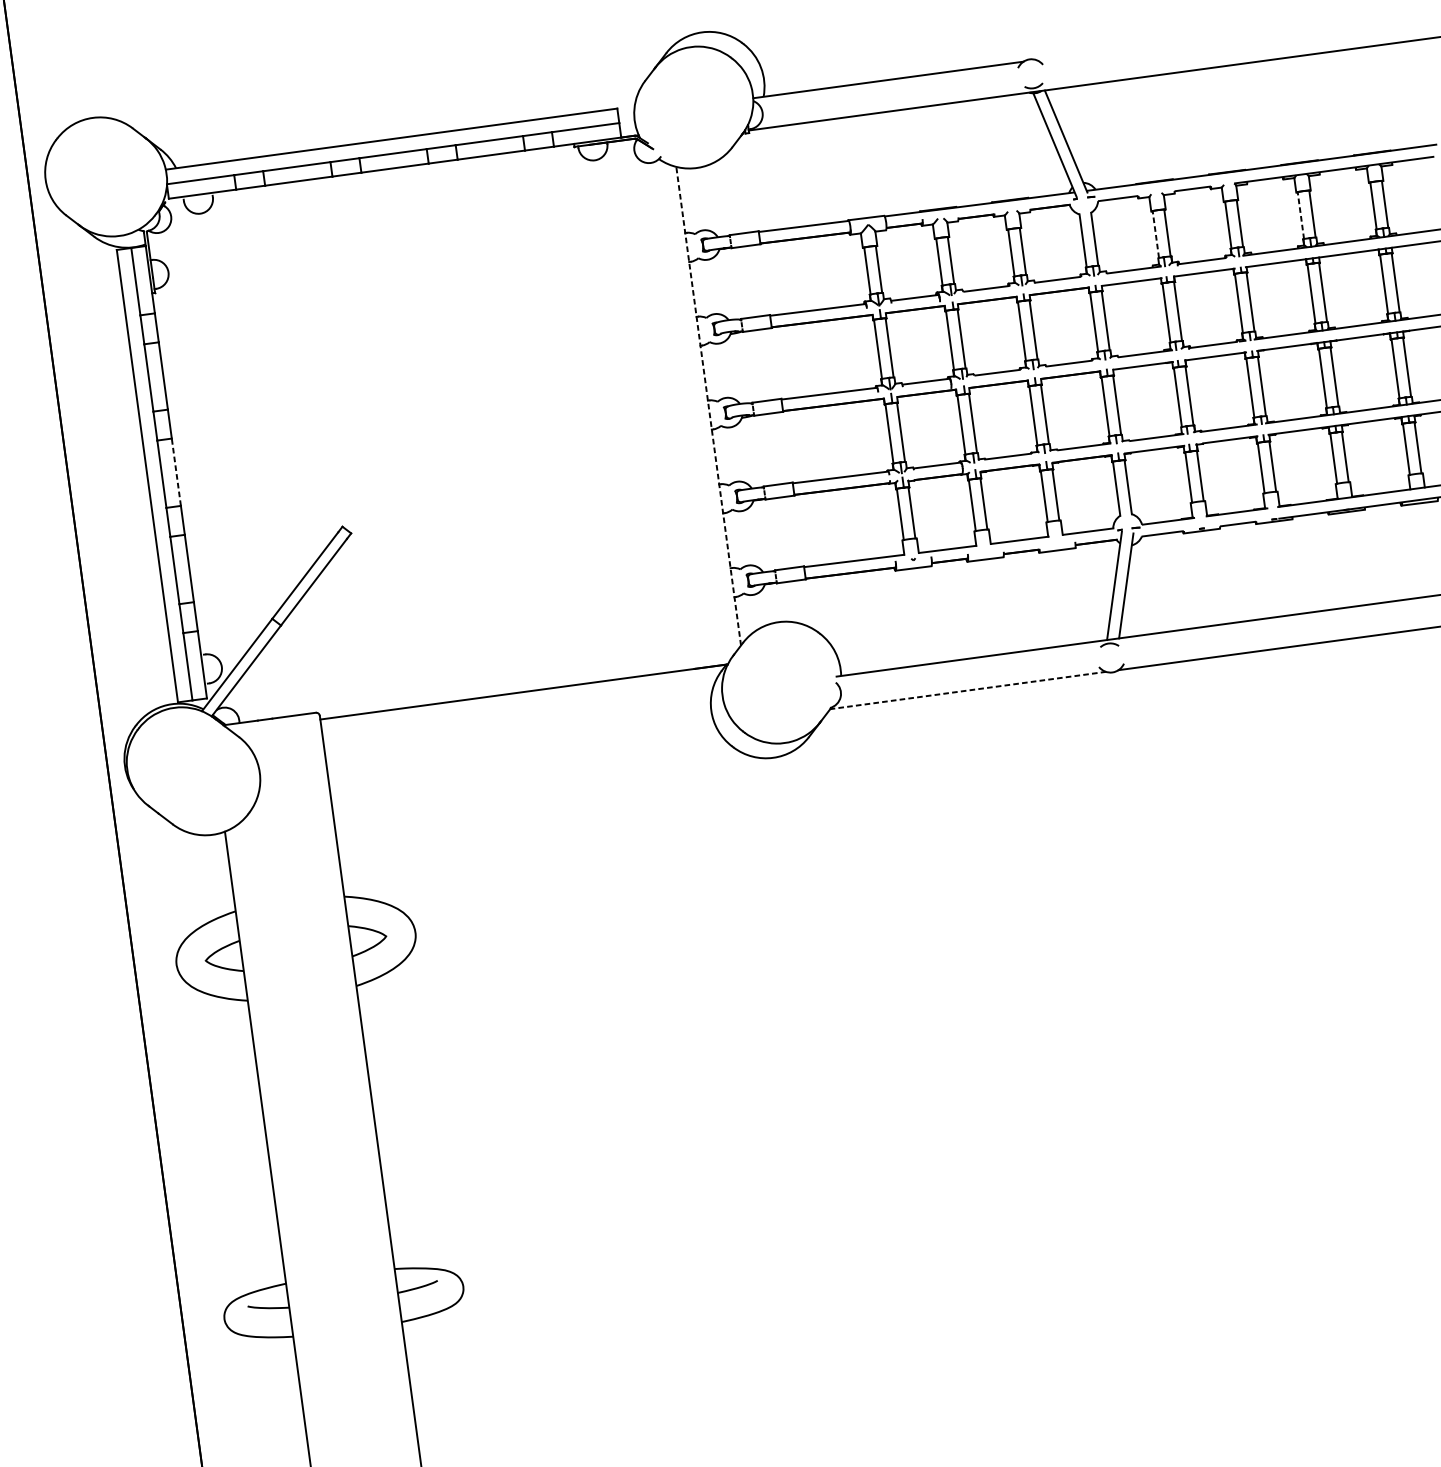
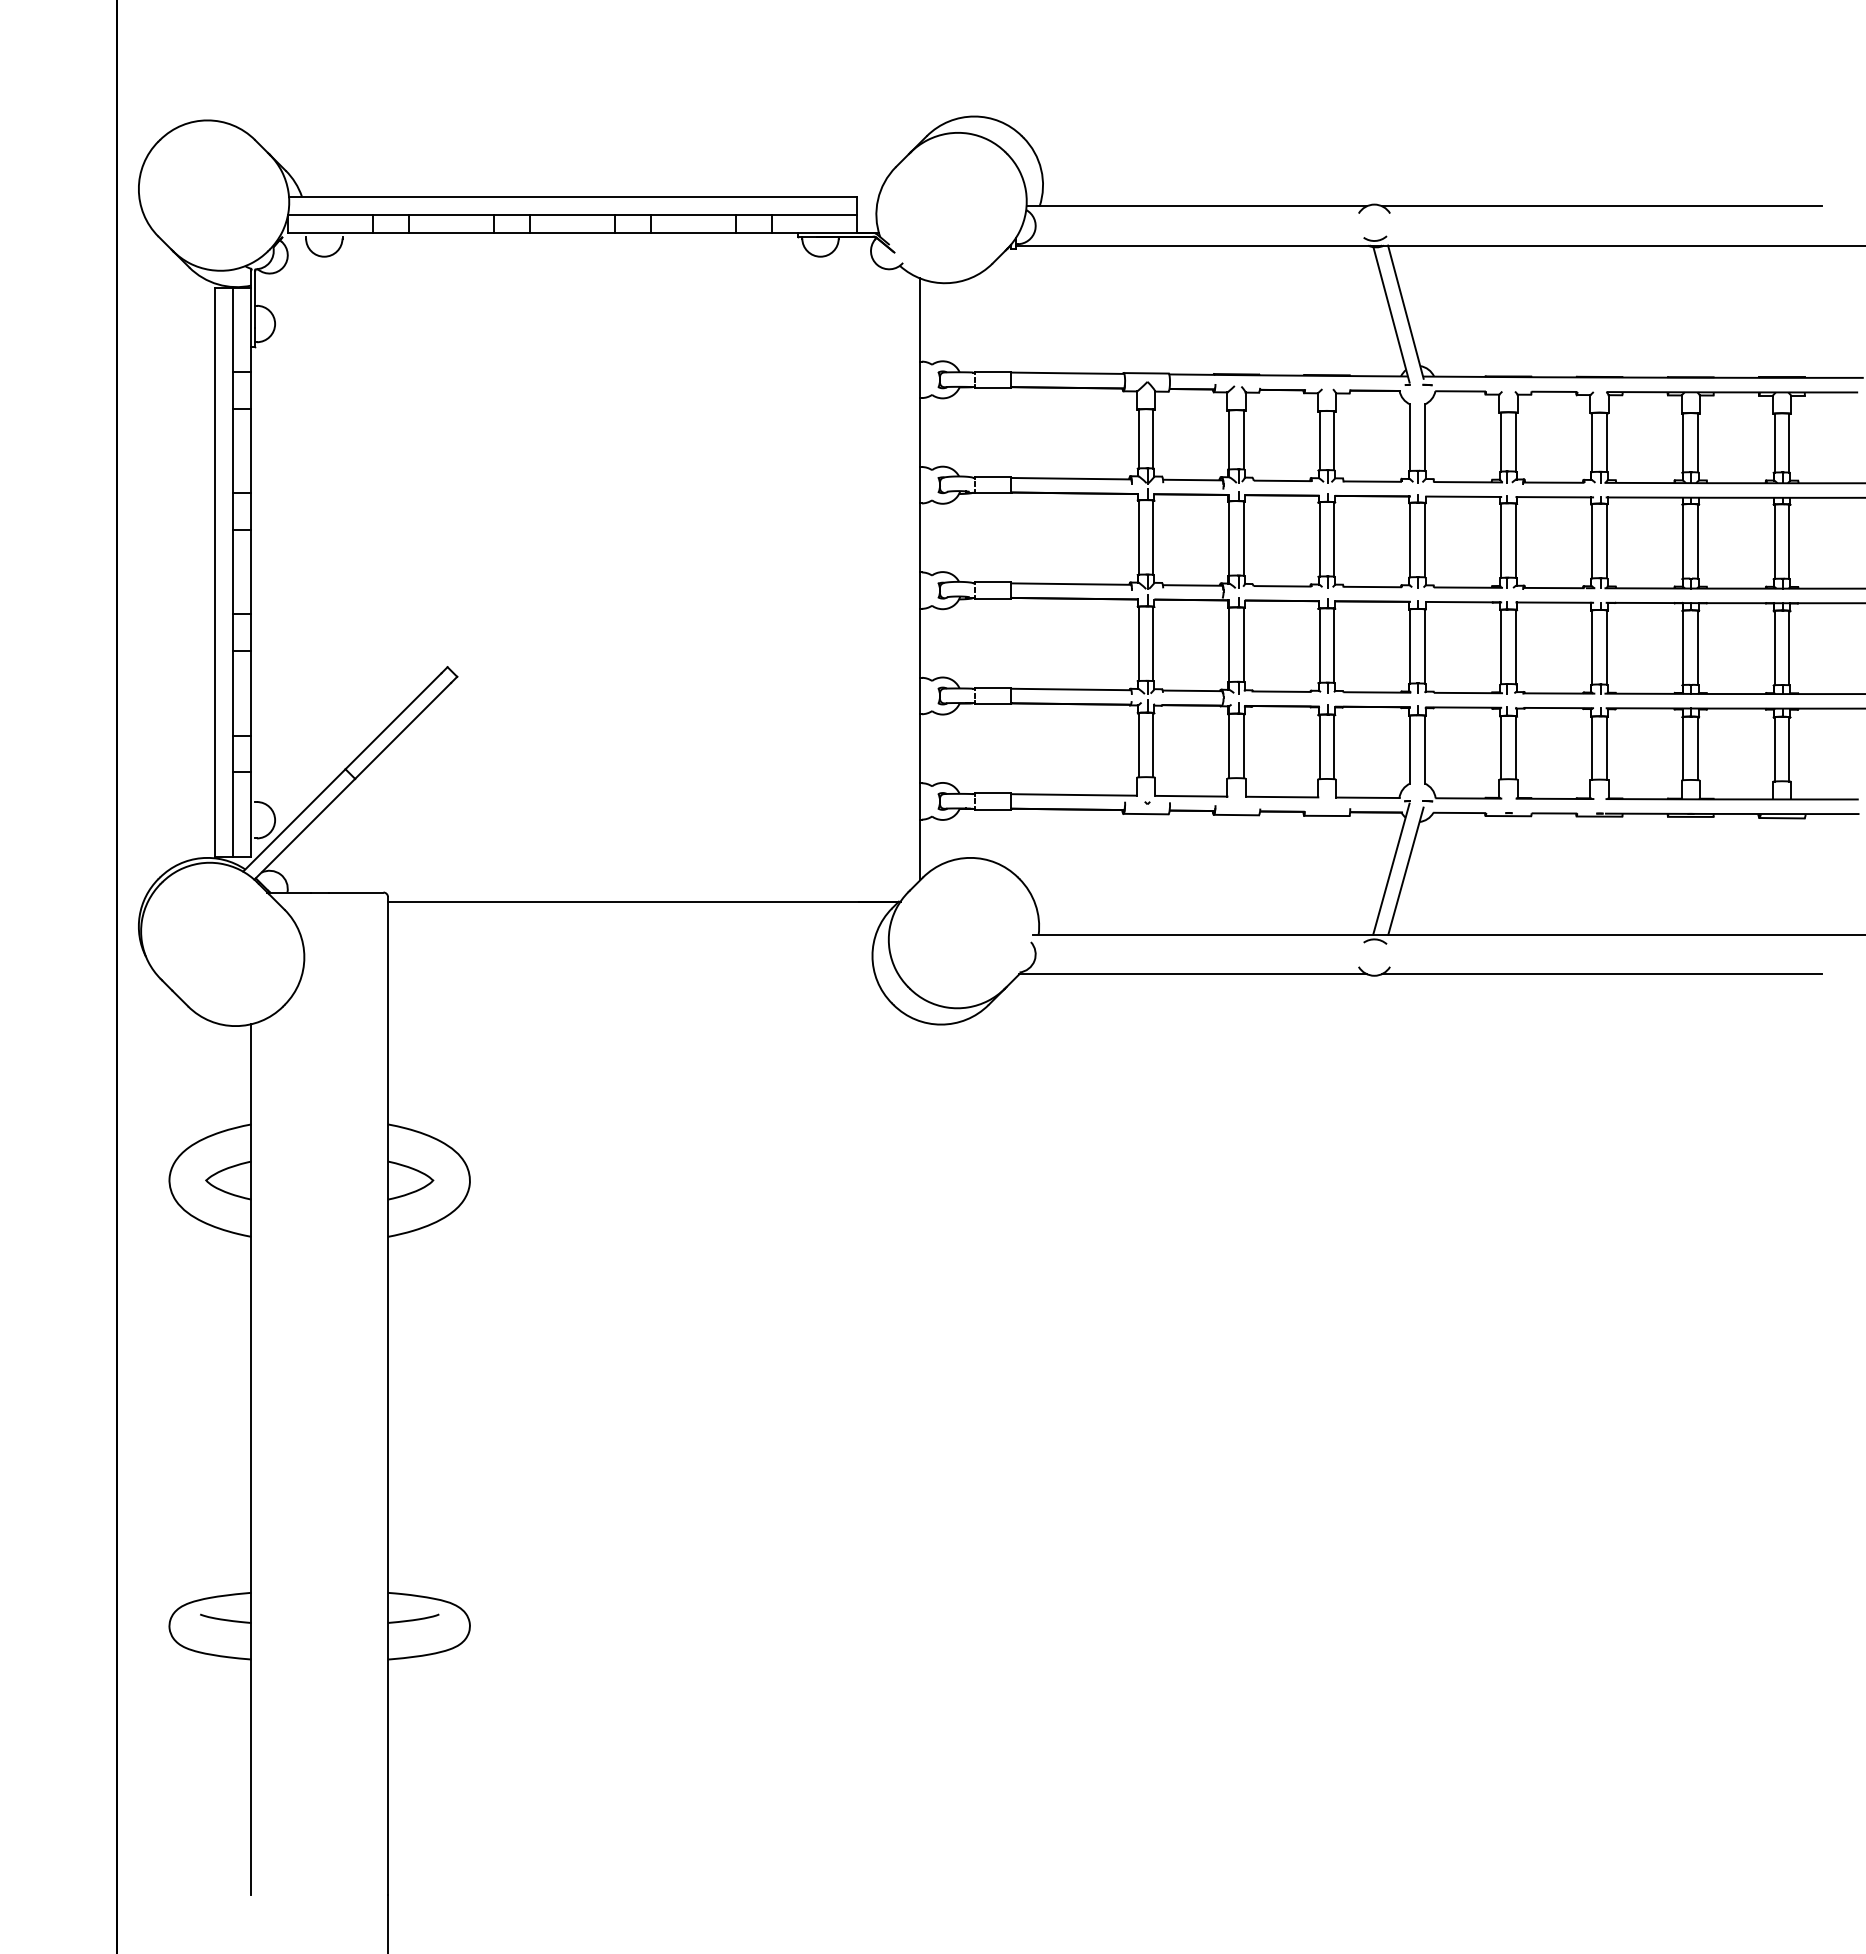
line: (1210, 36) -> (1601, 206), added
line: (1300, 215) -> (1683, 442), dashed -> solid
line: (1156, 234) -> (1501, 442), dashed -> solid
line: (708, 405) -> (920, 578), dashed -> solid
line: (176, 471) -> (251, 571), dashed -> solid
line: (967, 690) -> (1192, 973), dashed -> solid

